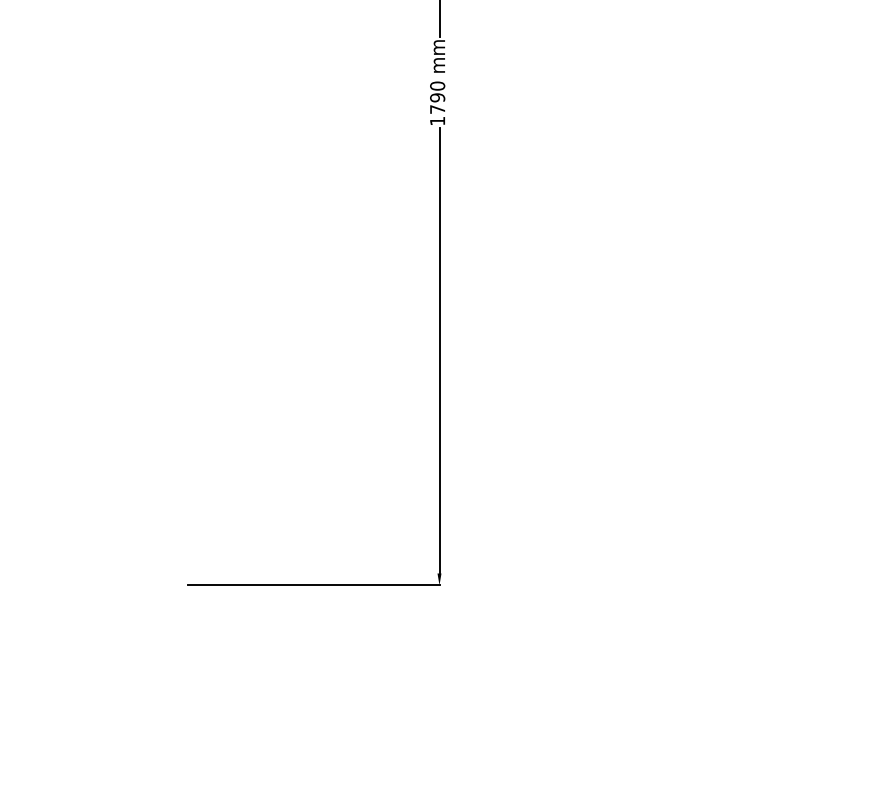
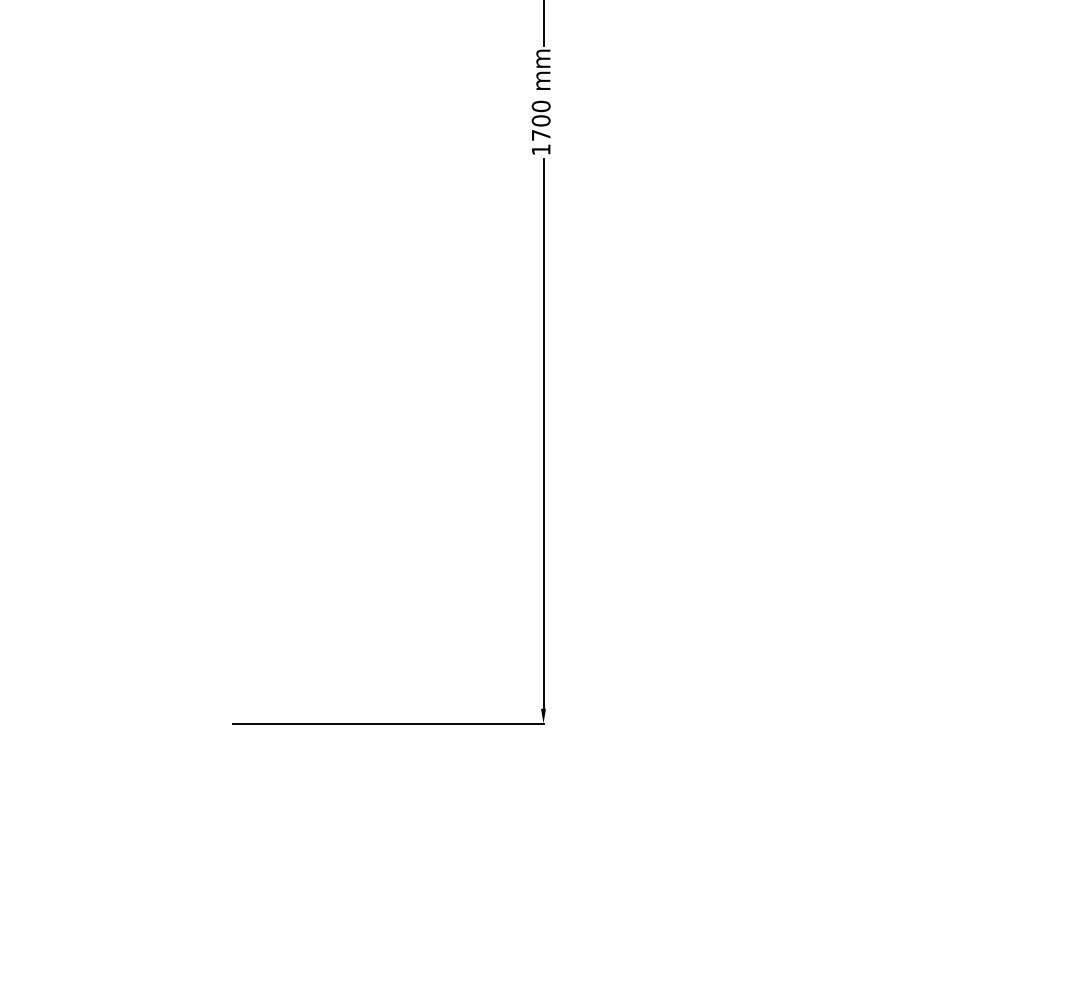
text: (437, 97) -> (541, 120), 1790 -> 1700

